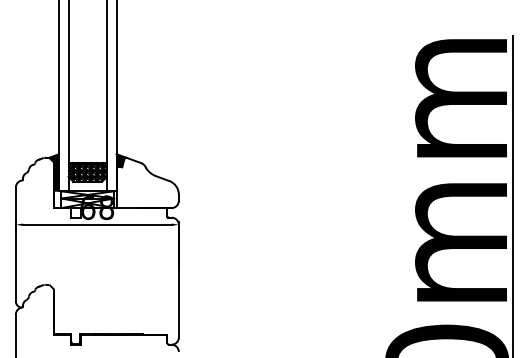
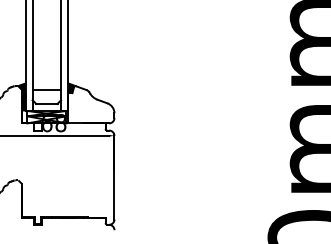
hatch: (87, 171) -> (46, 96), removed

